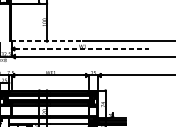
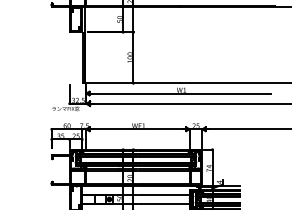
line: (46, 41) -> (132, 83), dashed -> solid
line: (81, 48) -> (180, 93), dashed -> solid

